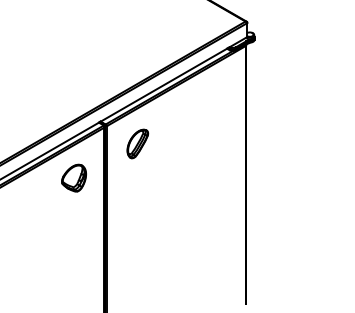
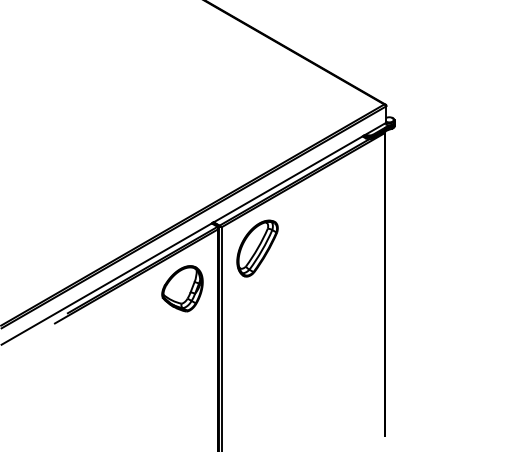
part: (137, 143) -> (257, 248), size x1.67
part: (74, 177) -> (182, 288), size x1.43

